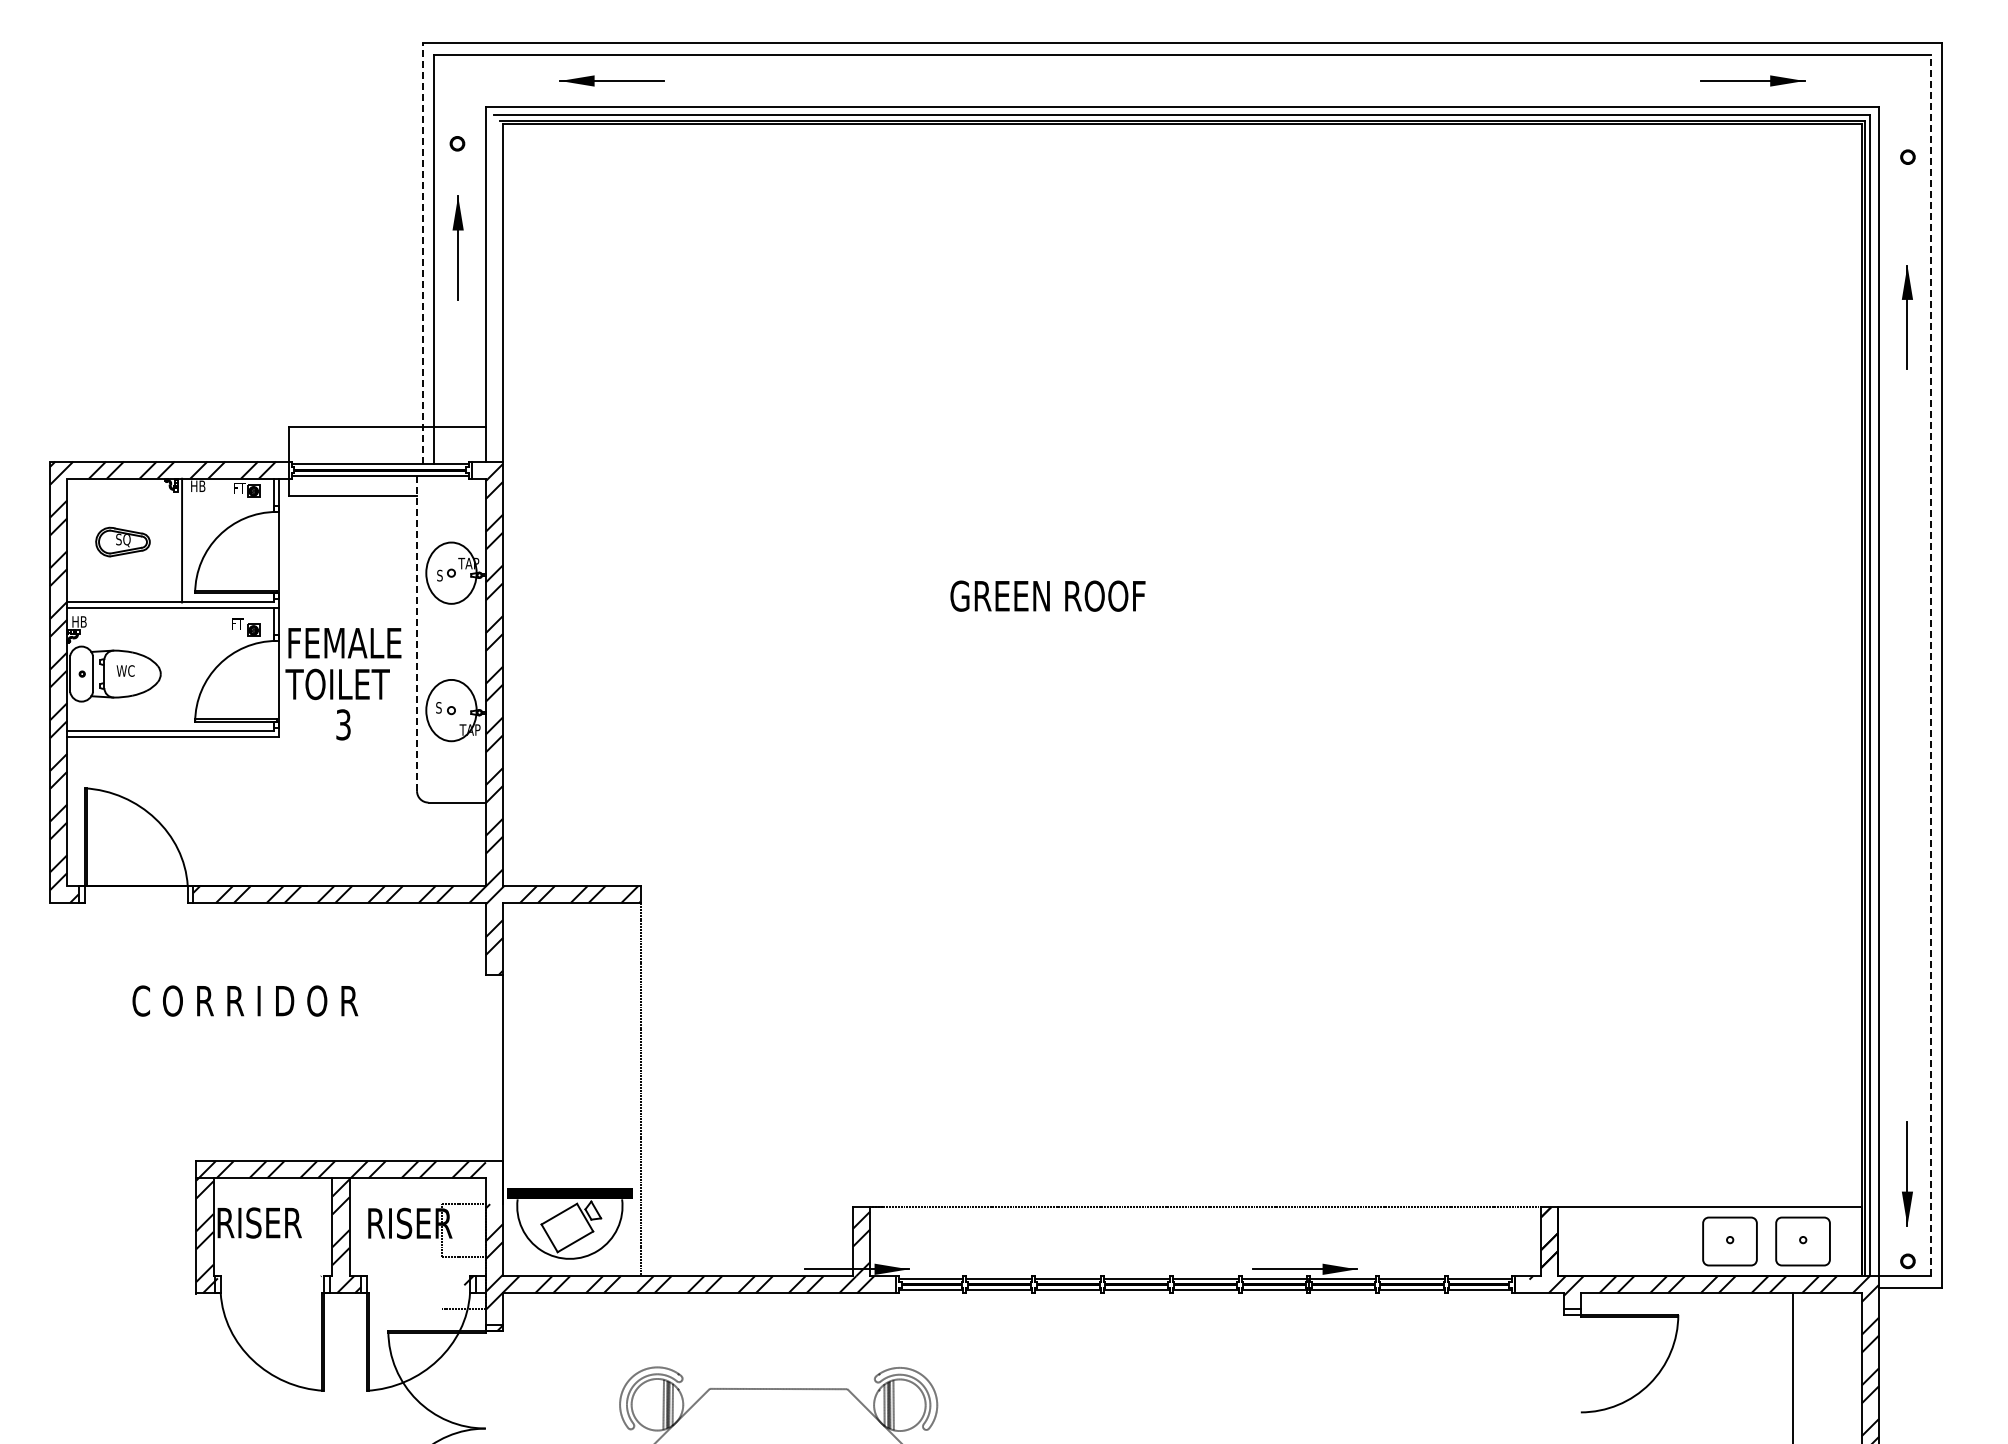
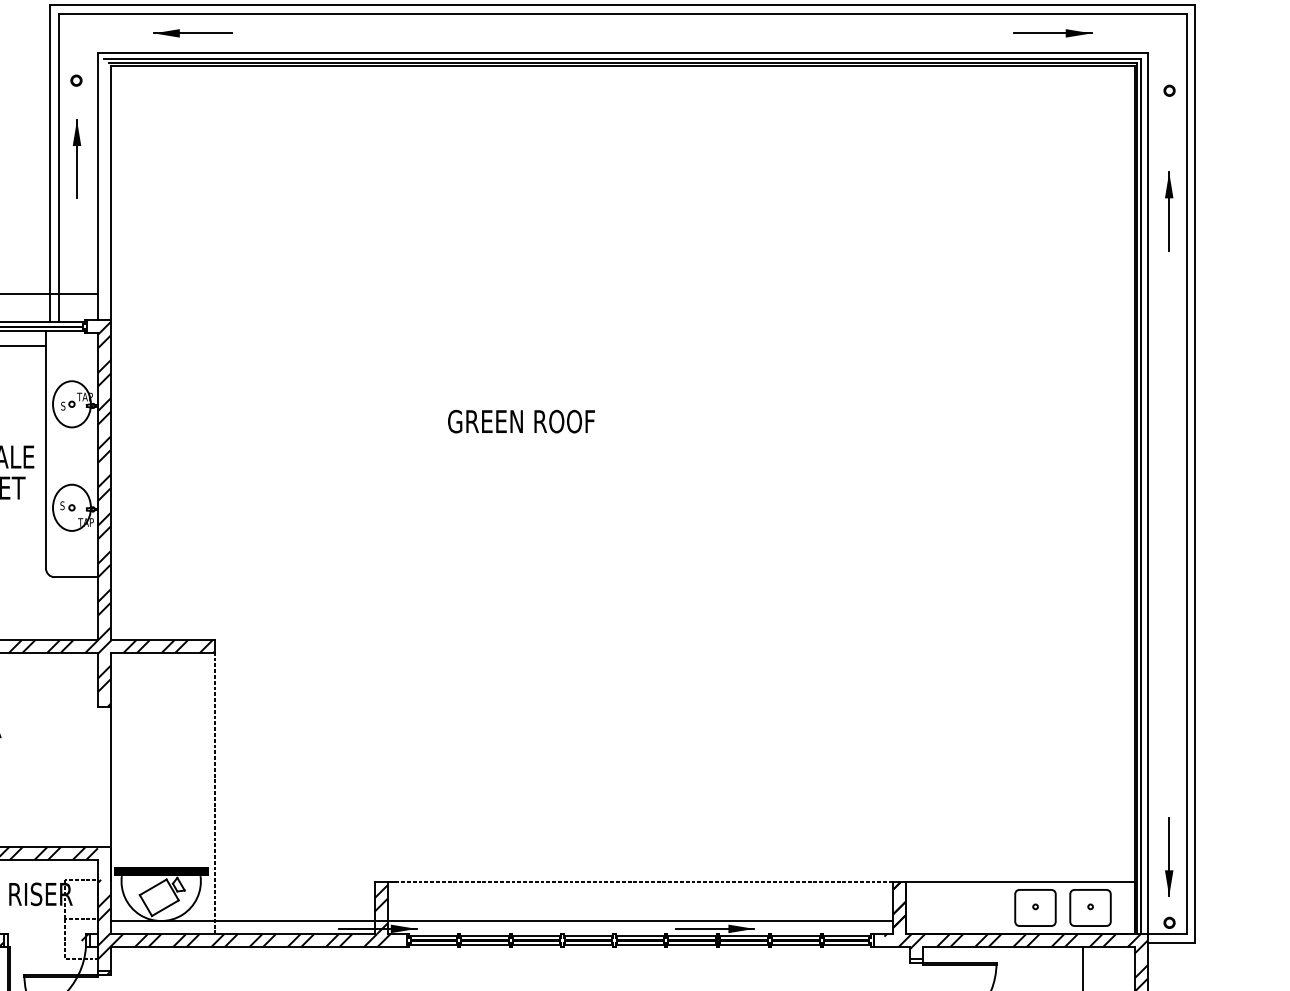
line: (422, 253) -> (50, 163), dashed -> solid
line: (417, 633) -> (46, 449), dashed -> solid
line: (1930, 665) -> (1186, 473), dashed -> solid
line: (1022, 1258) -> (502, 920), added
line: (442, 1282) -> (65, 938), added

